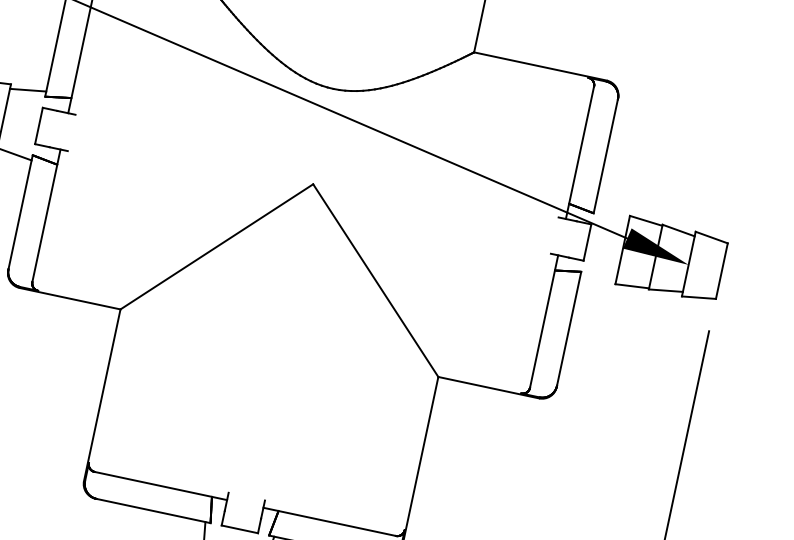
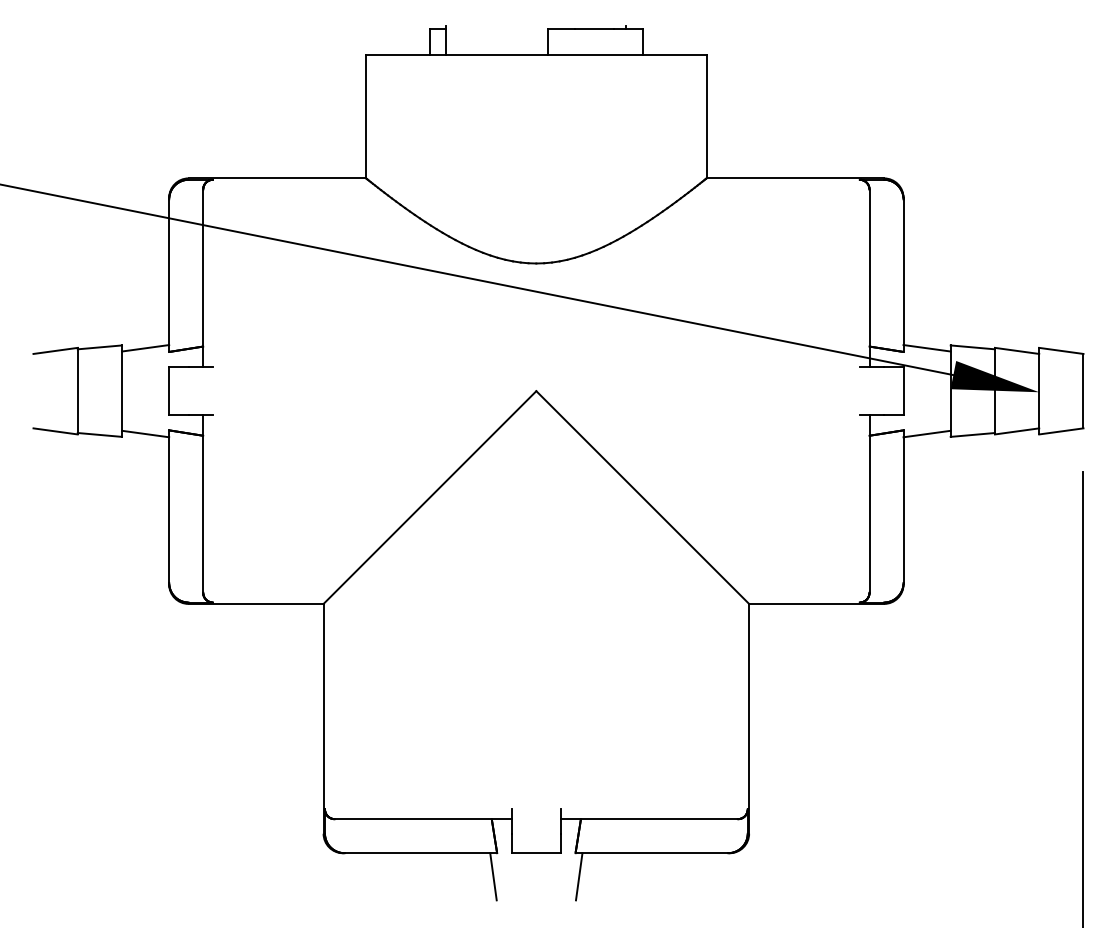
line: (611, 214) -> (926, 348), added
line: (597, 277) -> (926, 433), added

